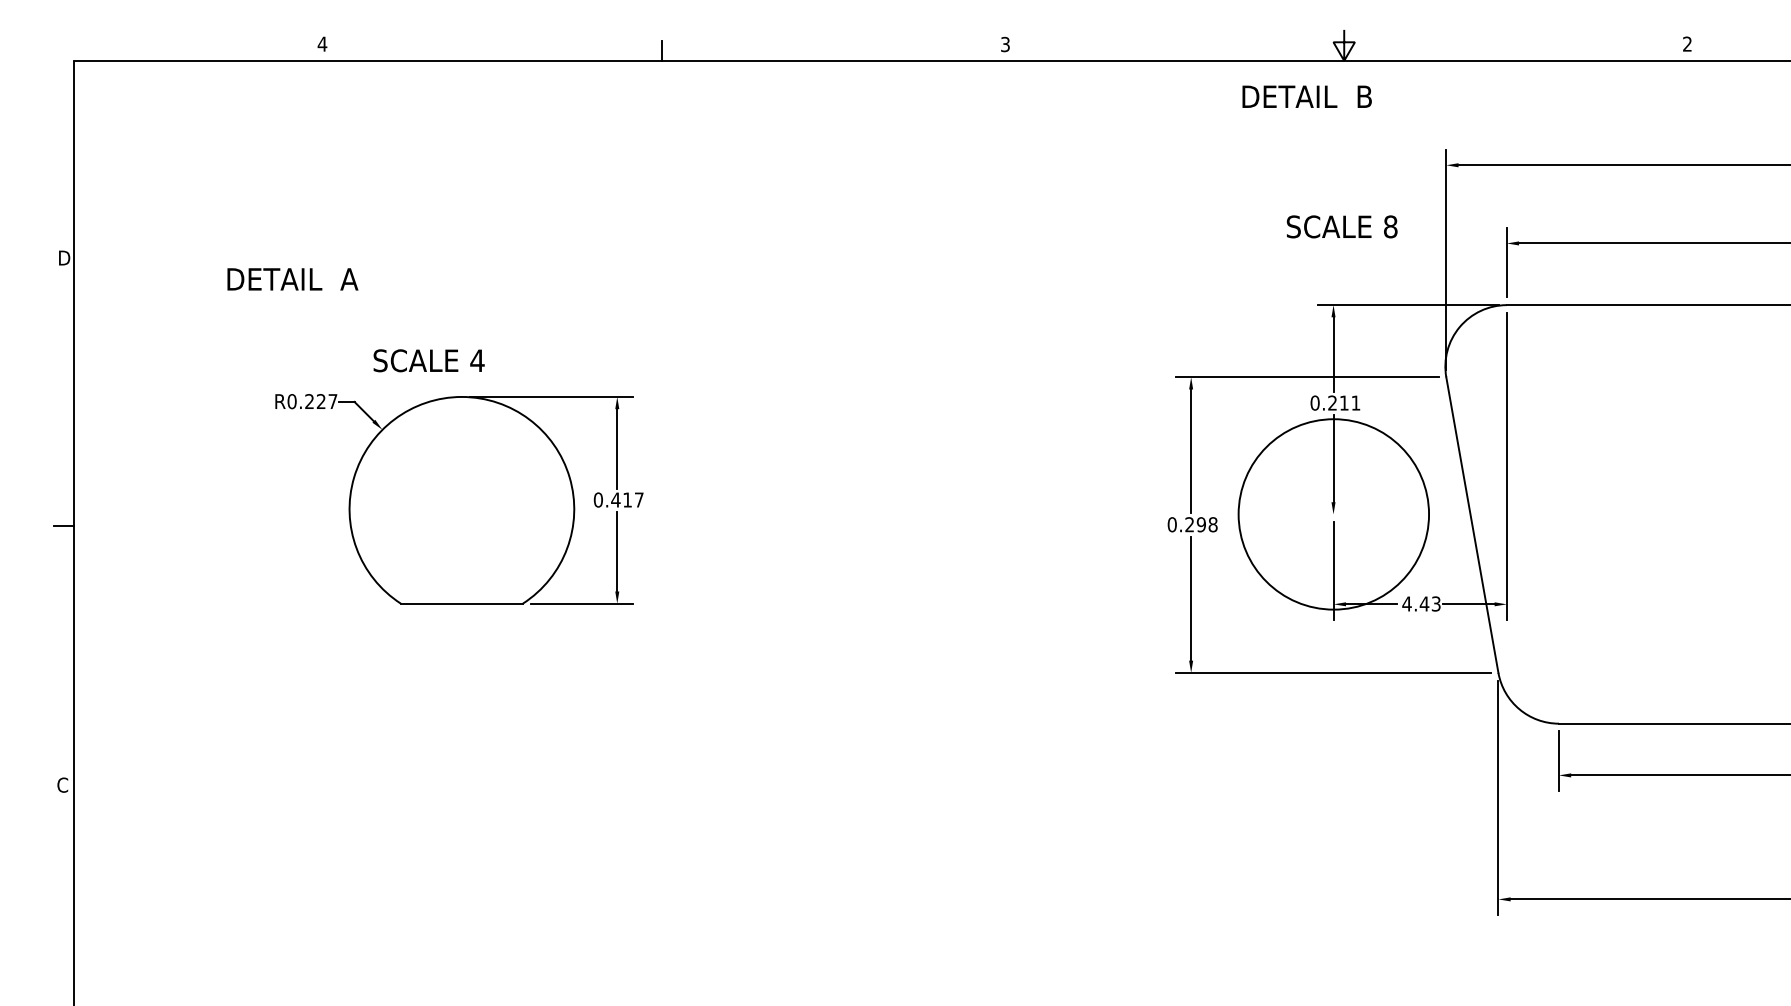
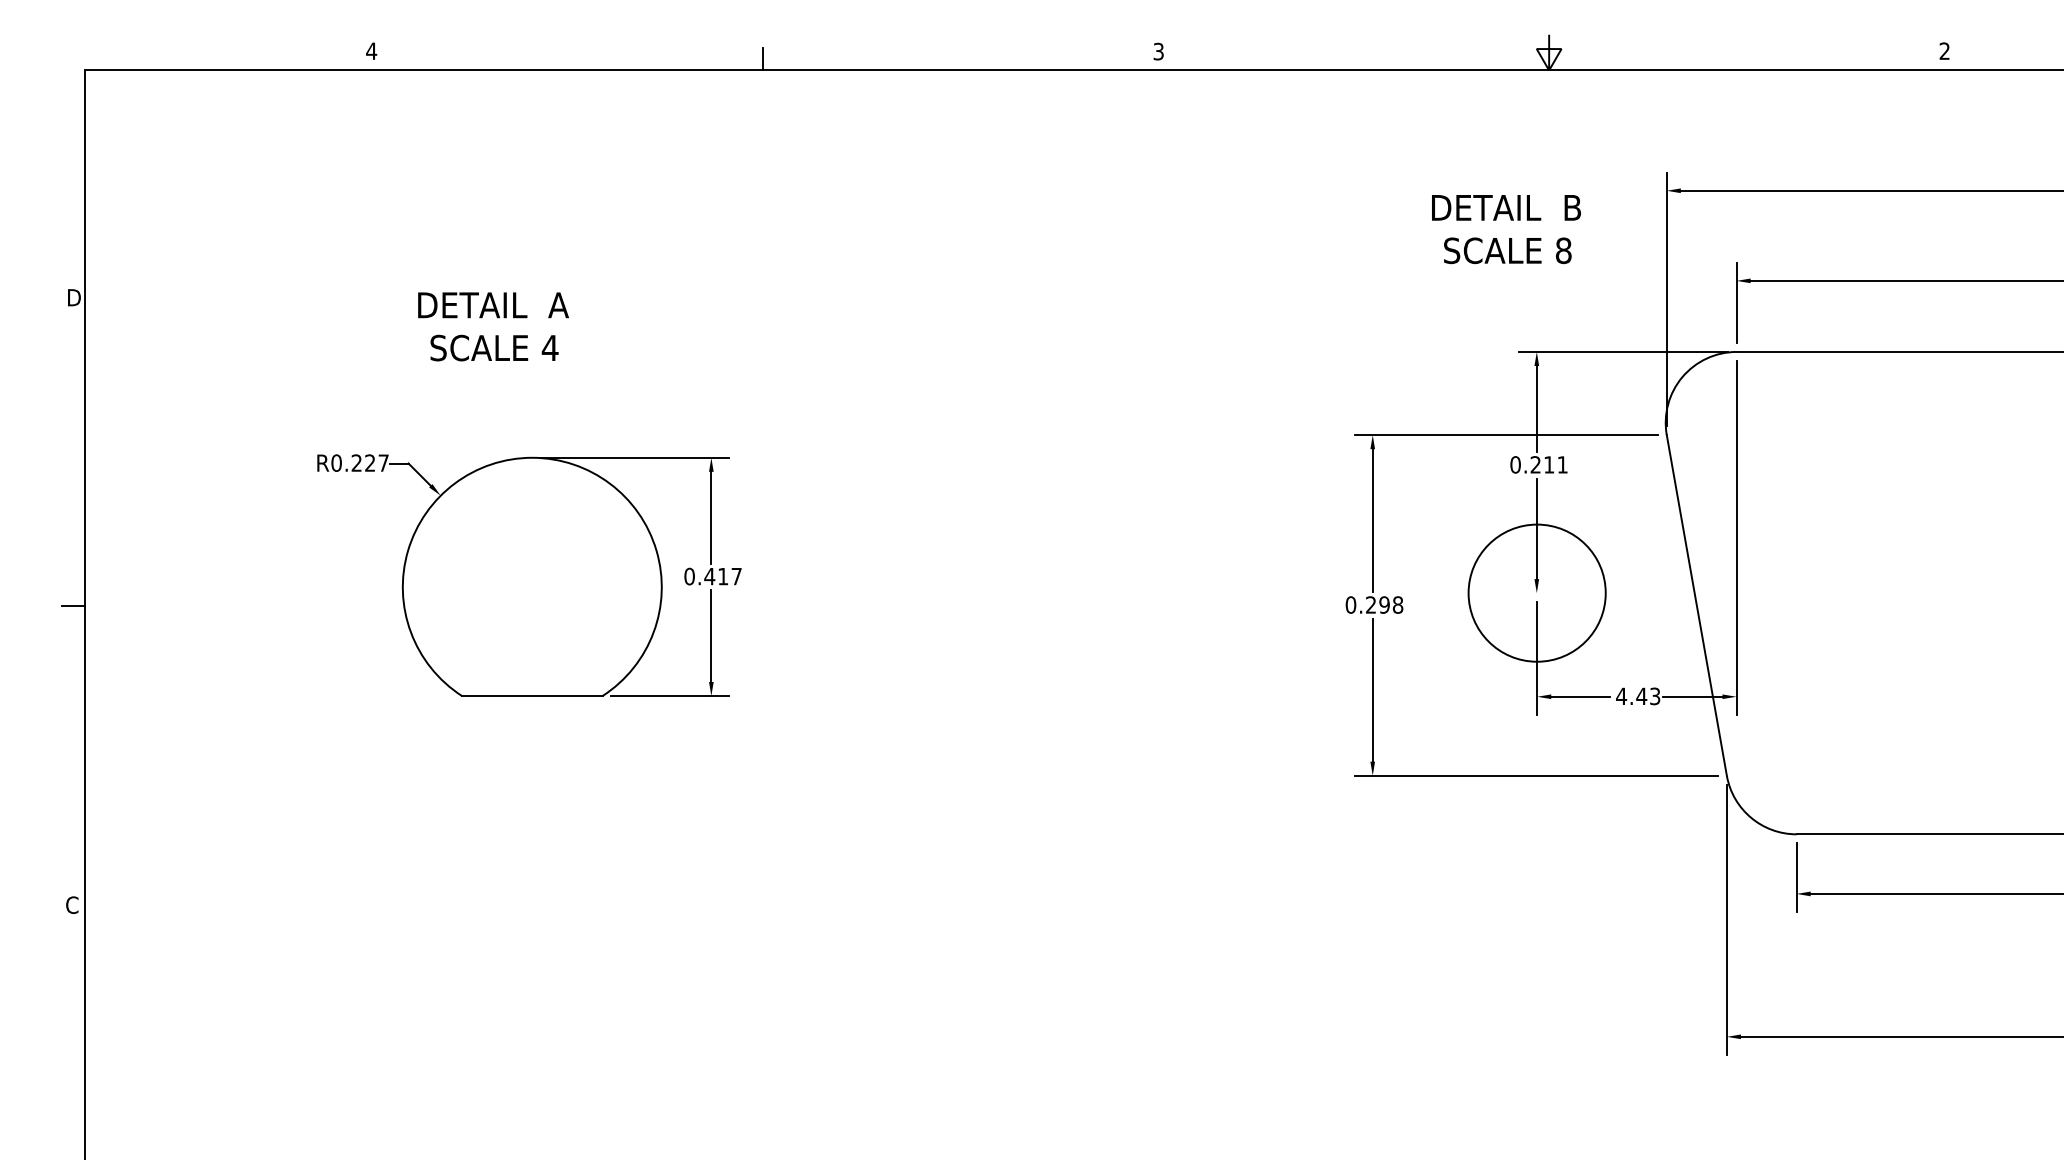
text: (1307, 96) -> (1506, 207), moved
text: (1341, 226) -> (1507, 250), moved
text: (292, 279) -> (493, 305), moved
text: (429, 360) -> (494, 347), moved
circle: (1333, 513) -> (1536, 592), size x0.62

